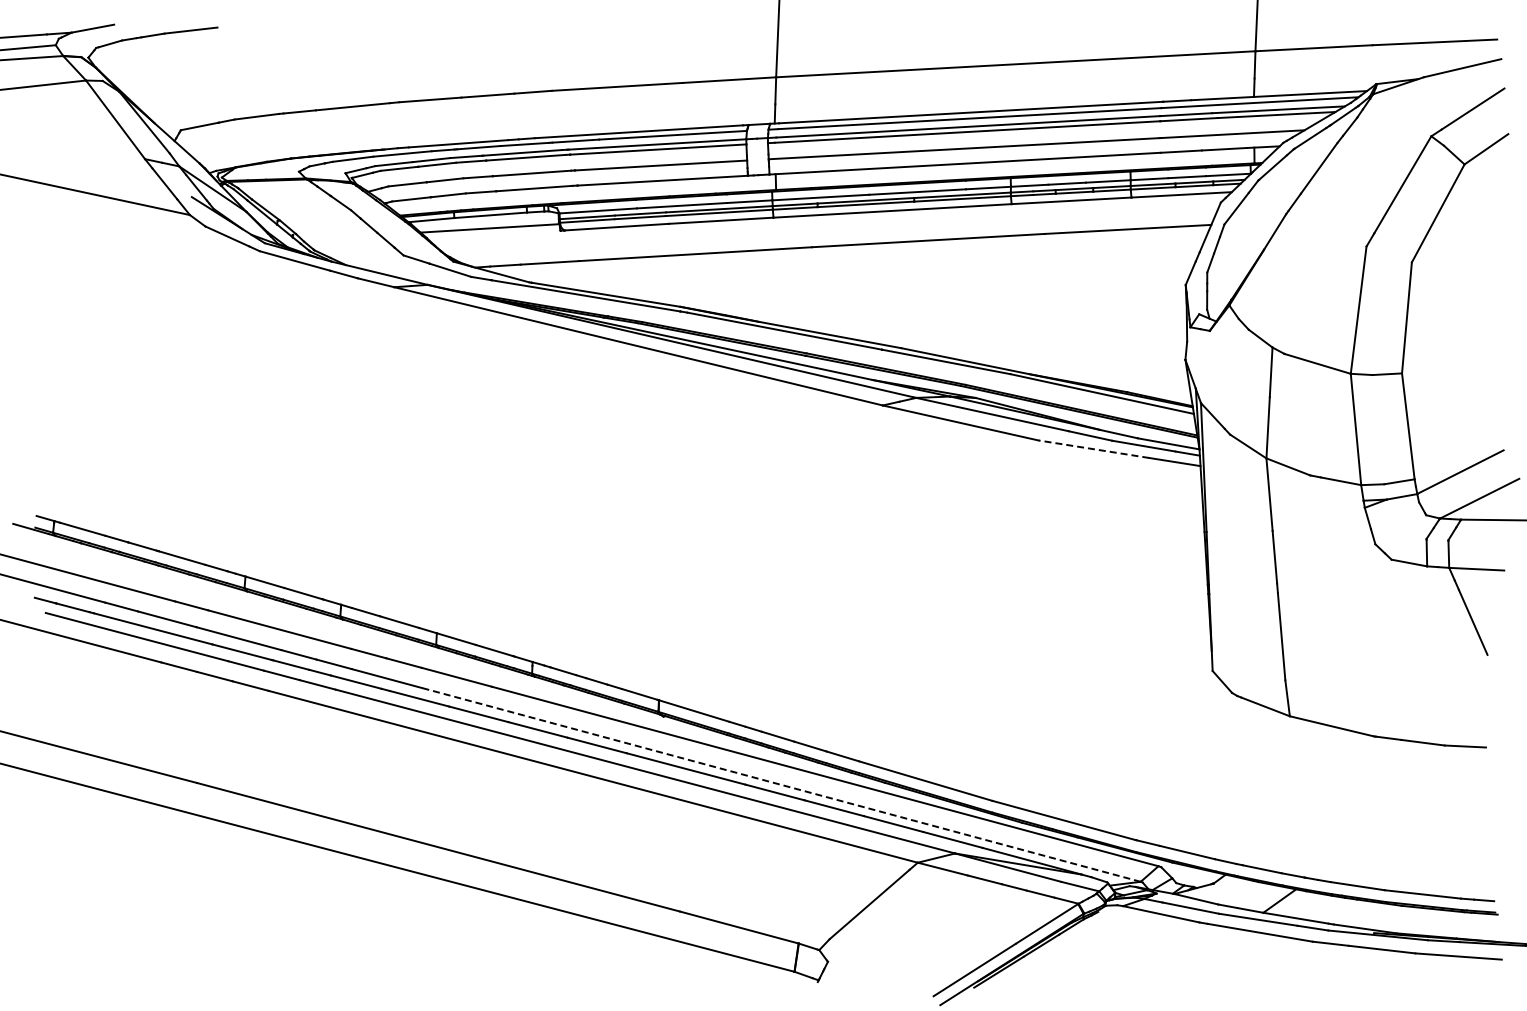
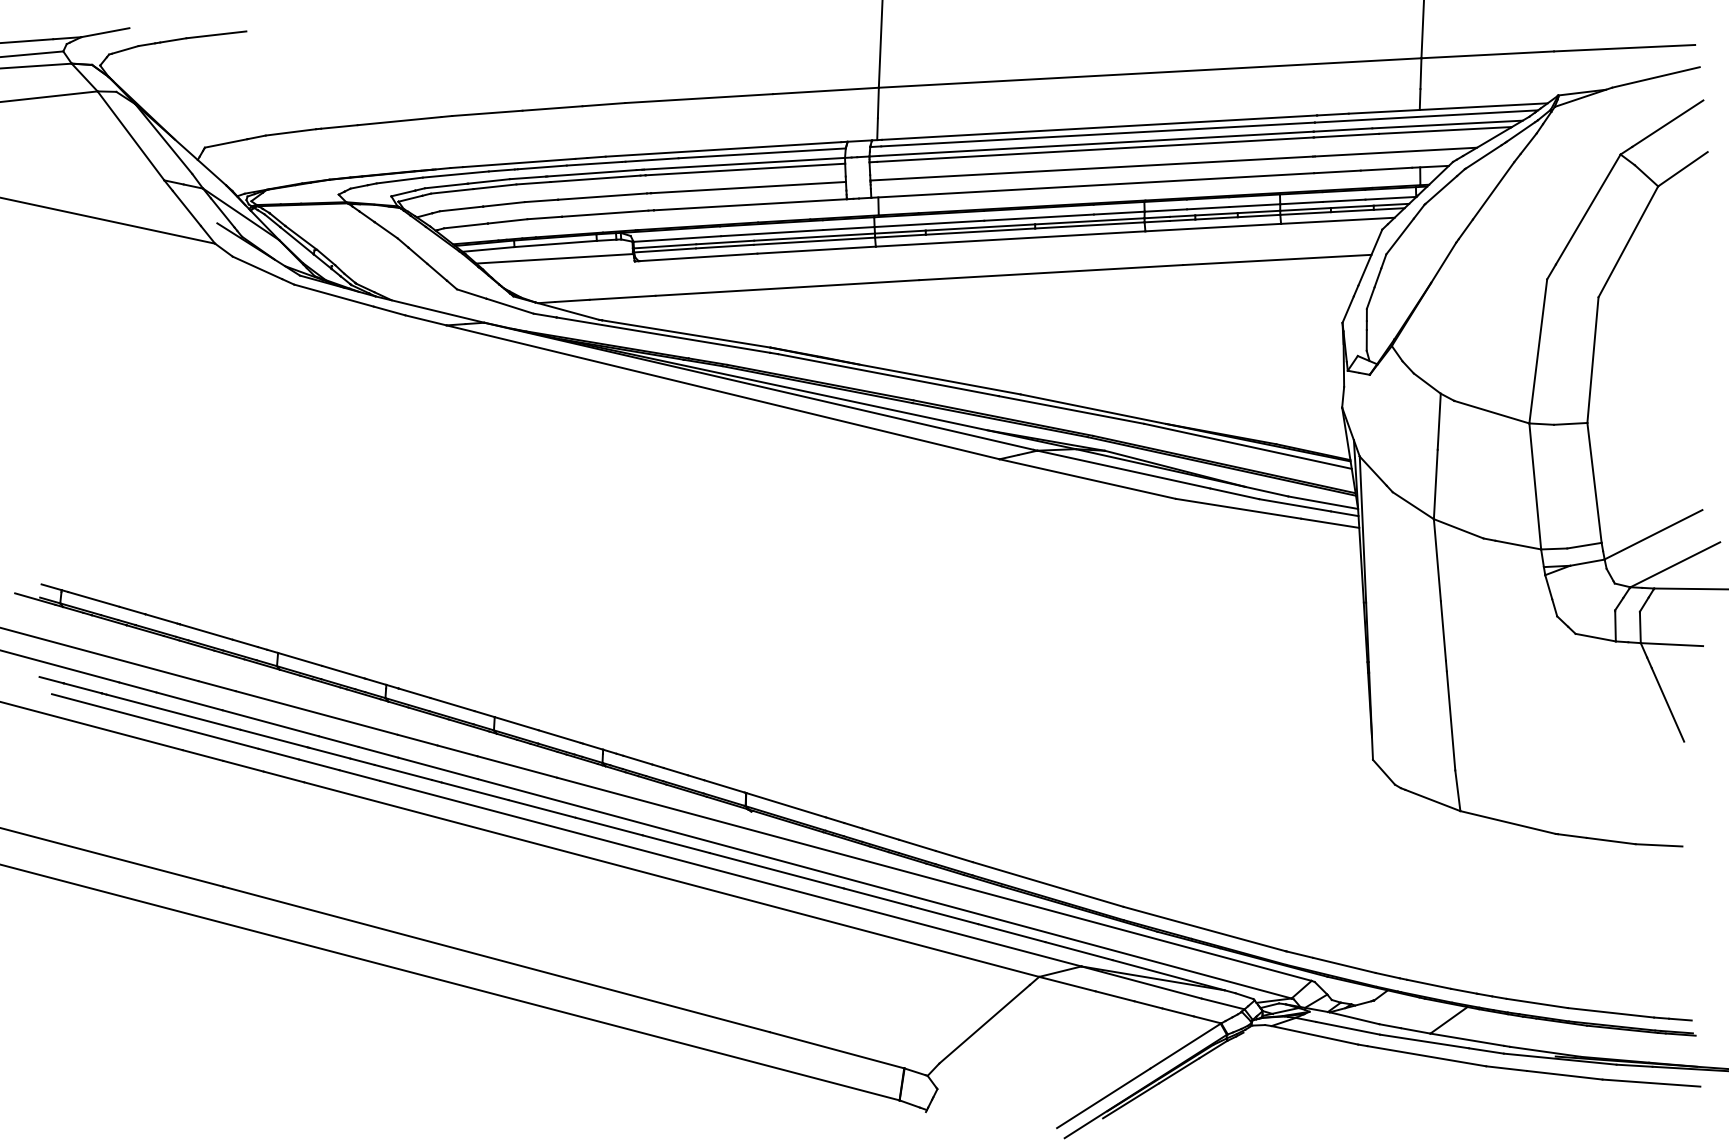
line: (1093, 449) -> (1238, 509), dashed -> solid
line: (780, 784) -> (883, 888), dashed -> solid

